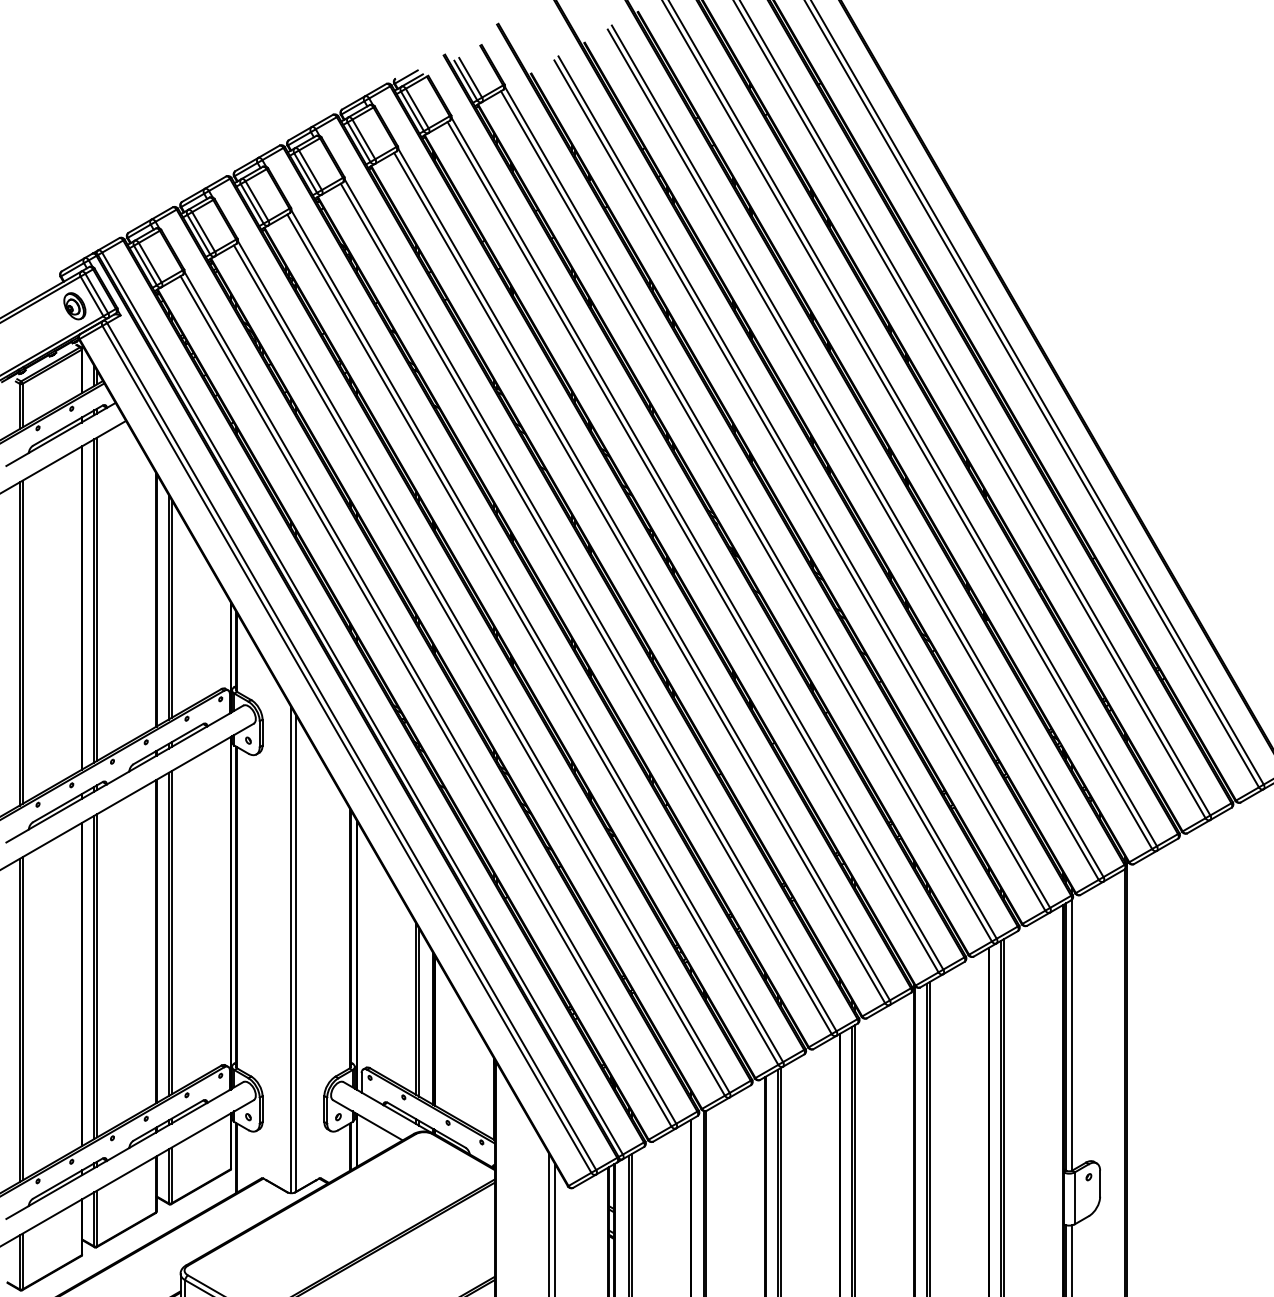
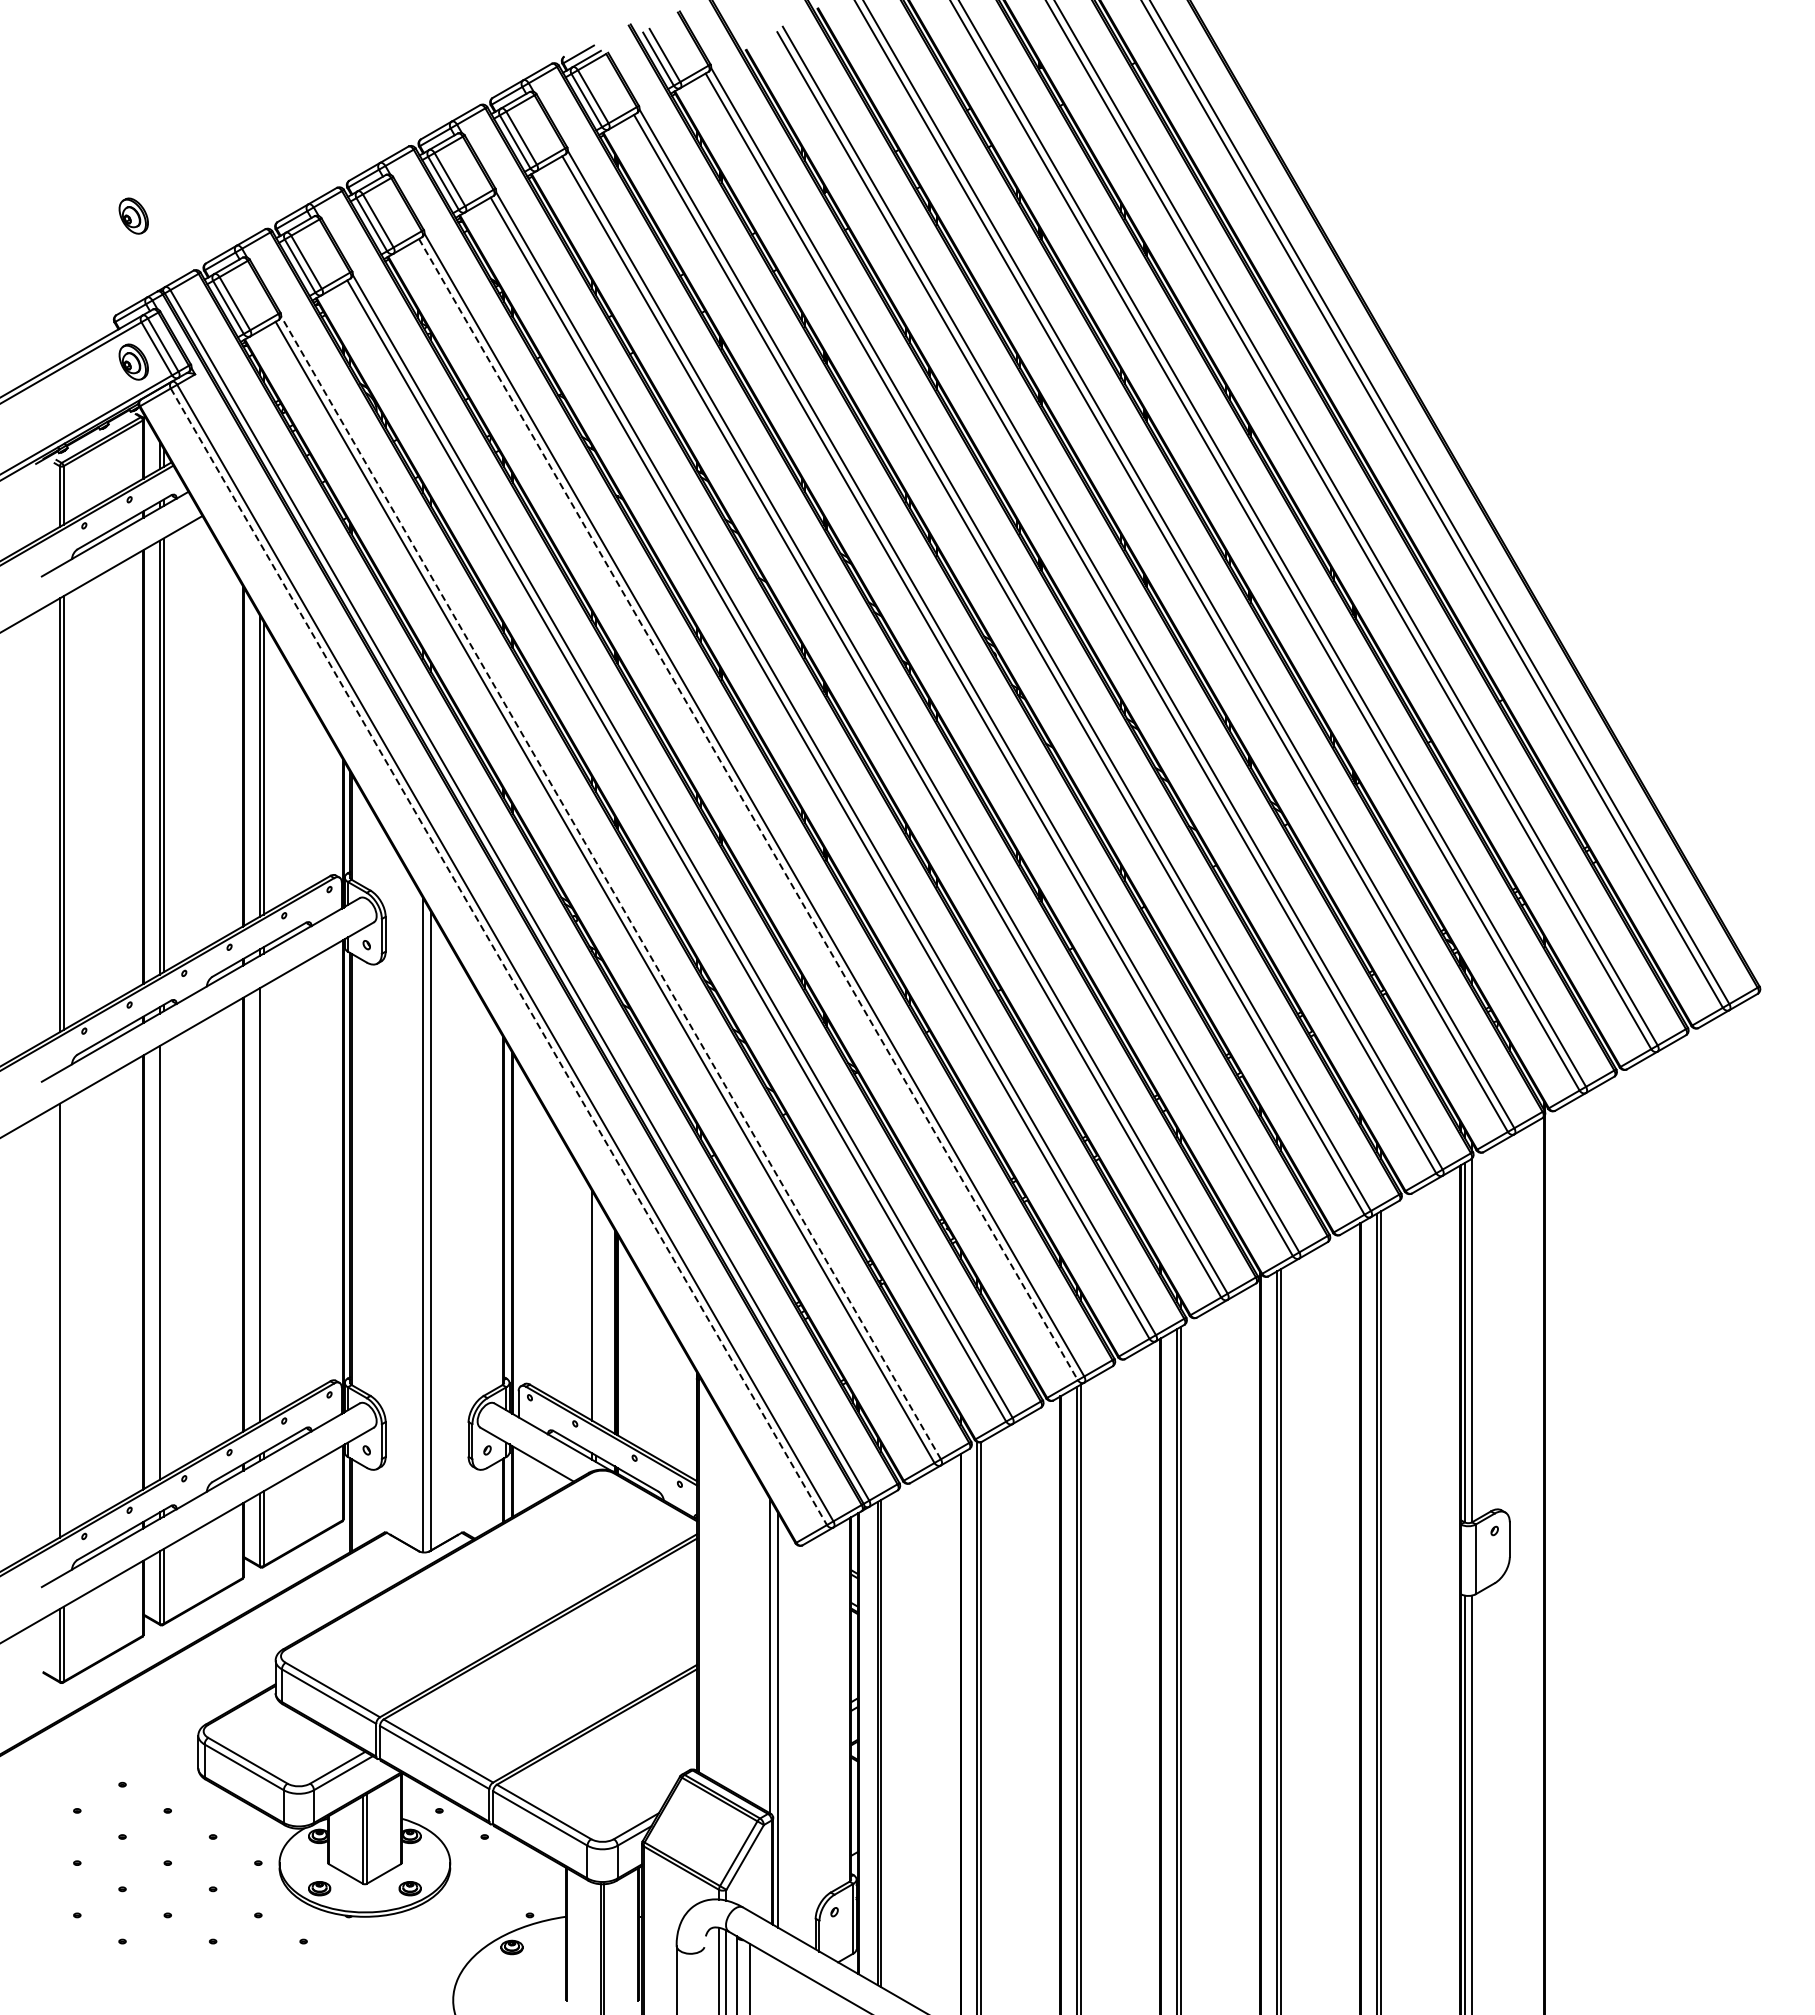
part: (74, 197) -> (133, 215), added
line: (532, 639) -> (748, 809), solid -> dashed
line: (430, 697) -> (611, 887), solid -> dashed
line: (347, 749) -> (499, 957), solid -> dashed
line: (171, 932) -> (263, 1202), removed
line: (97, 975) -> (163, 1260), removed
line: (418, 1012) -> (595, 1309), removed
line: (22, 1018) -> (63, 1318), removed

